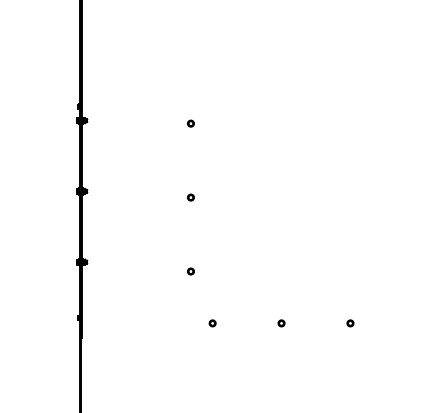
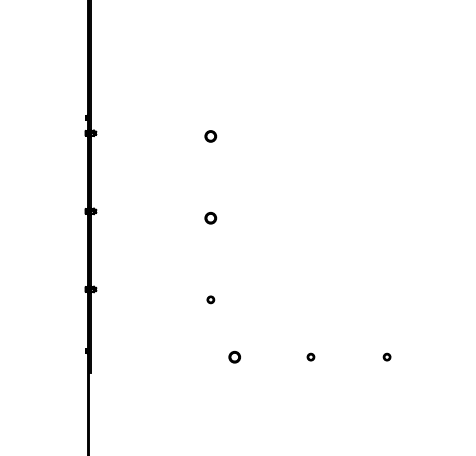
part: (190, 123) -> (210, 136), size x1.6
part: (190, 196) -> (210, 217), size x1.6
part: (212, 322) -> (234, 356), size x1.6

